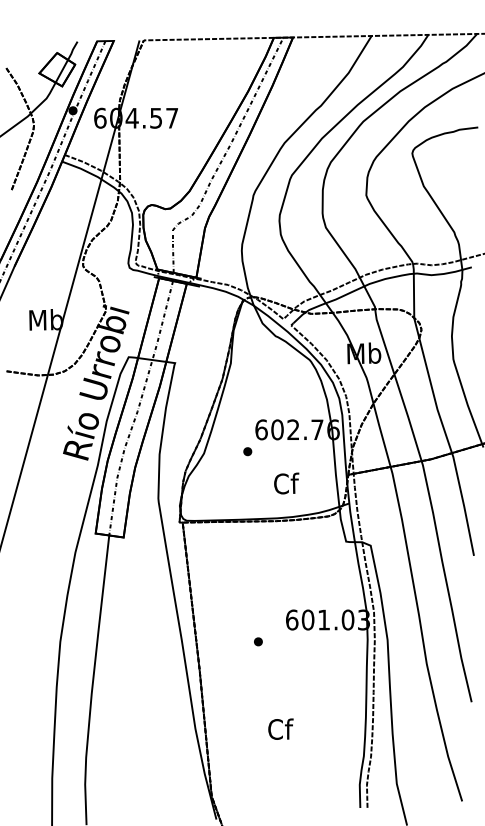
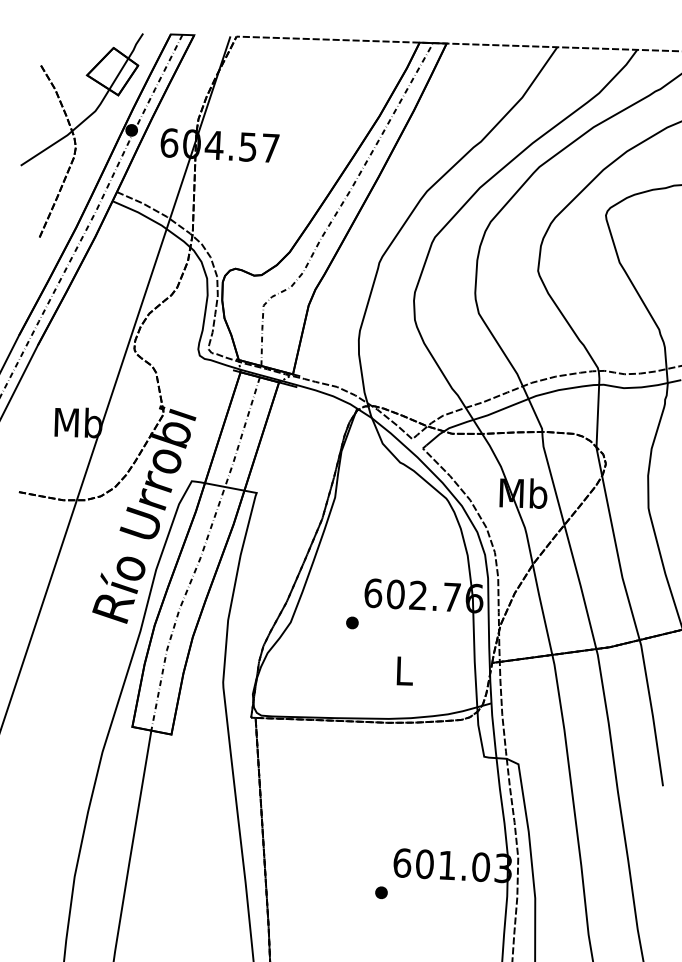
text: (286, 483) -> (404, 670), Cf -> L
part: (258, 641) -> (381, 892), moved

